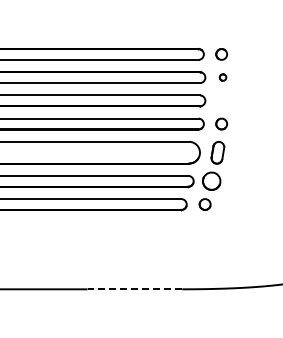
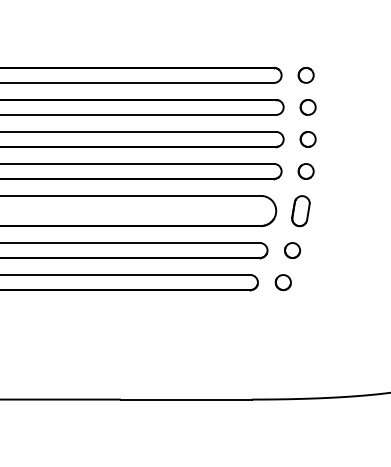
part: (222, 77) -> (307, 107), size x1.67
part: (222, 100) -> (307, 138), added
part: (211, 181) -> (292, 250), size x0.62
line: (134, 289) -> (185, 399), dashed -> solid

